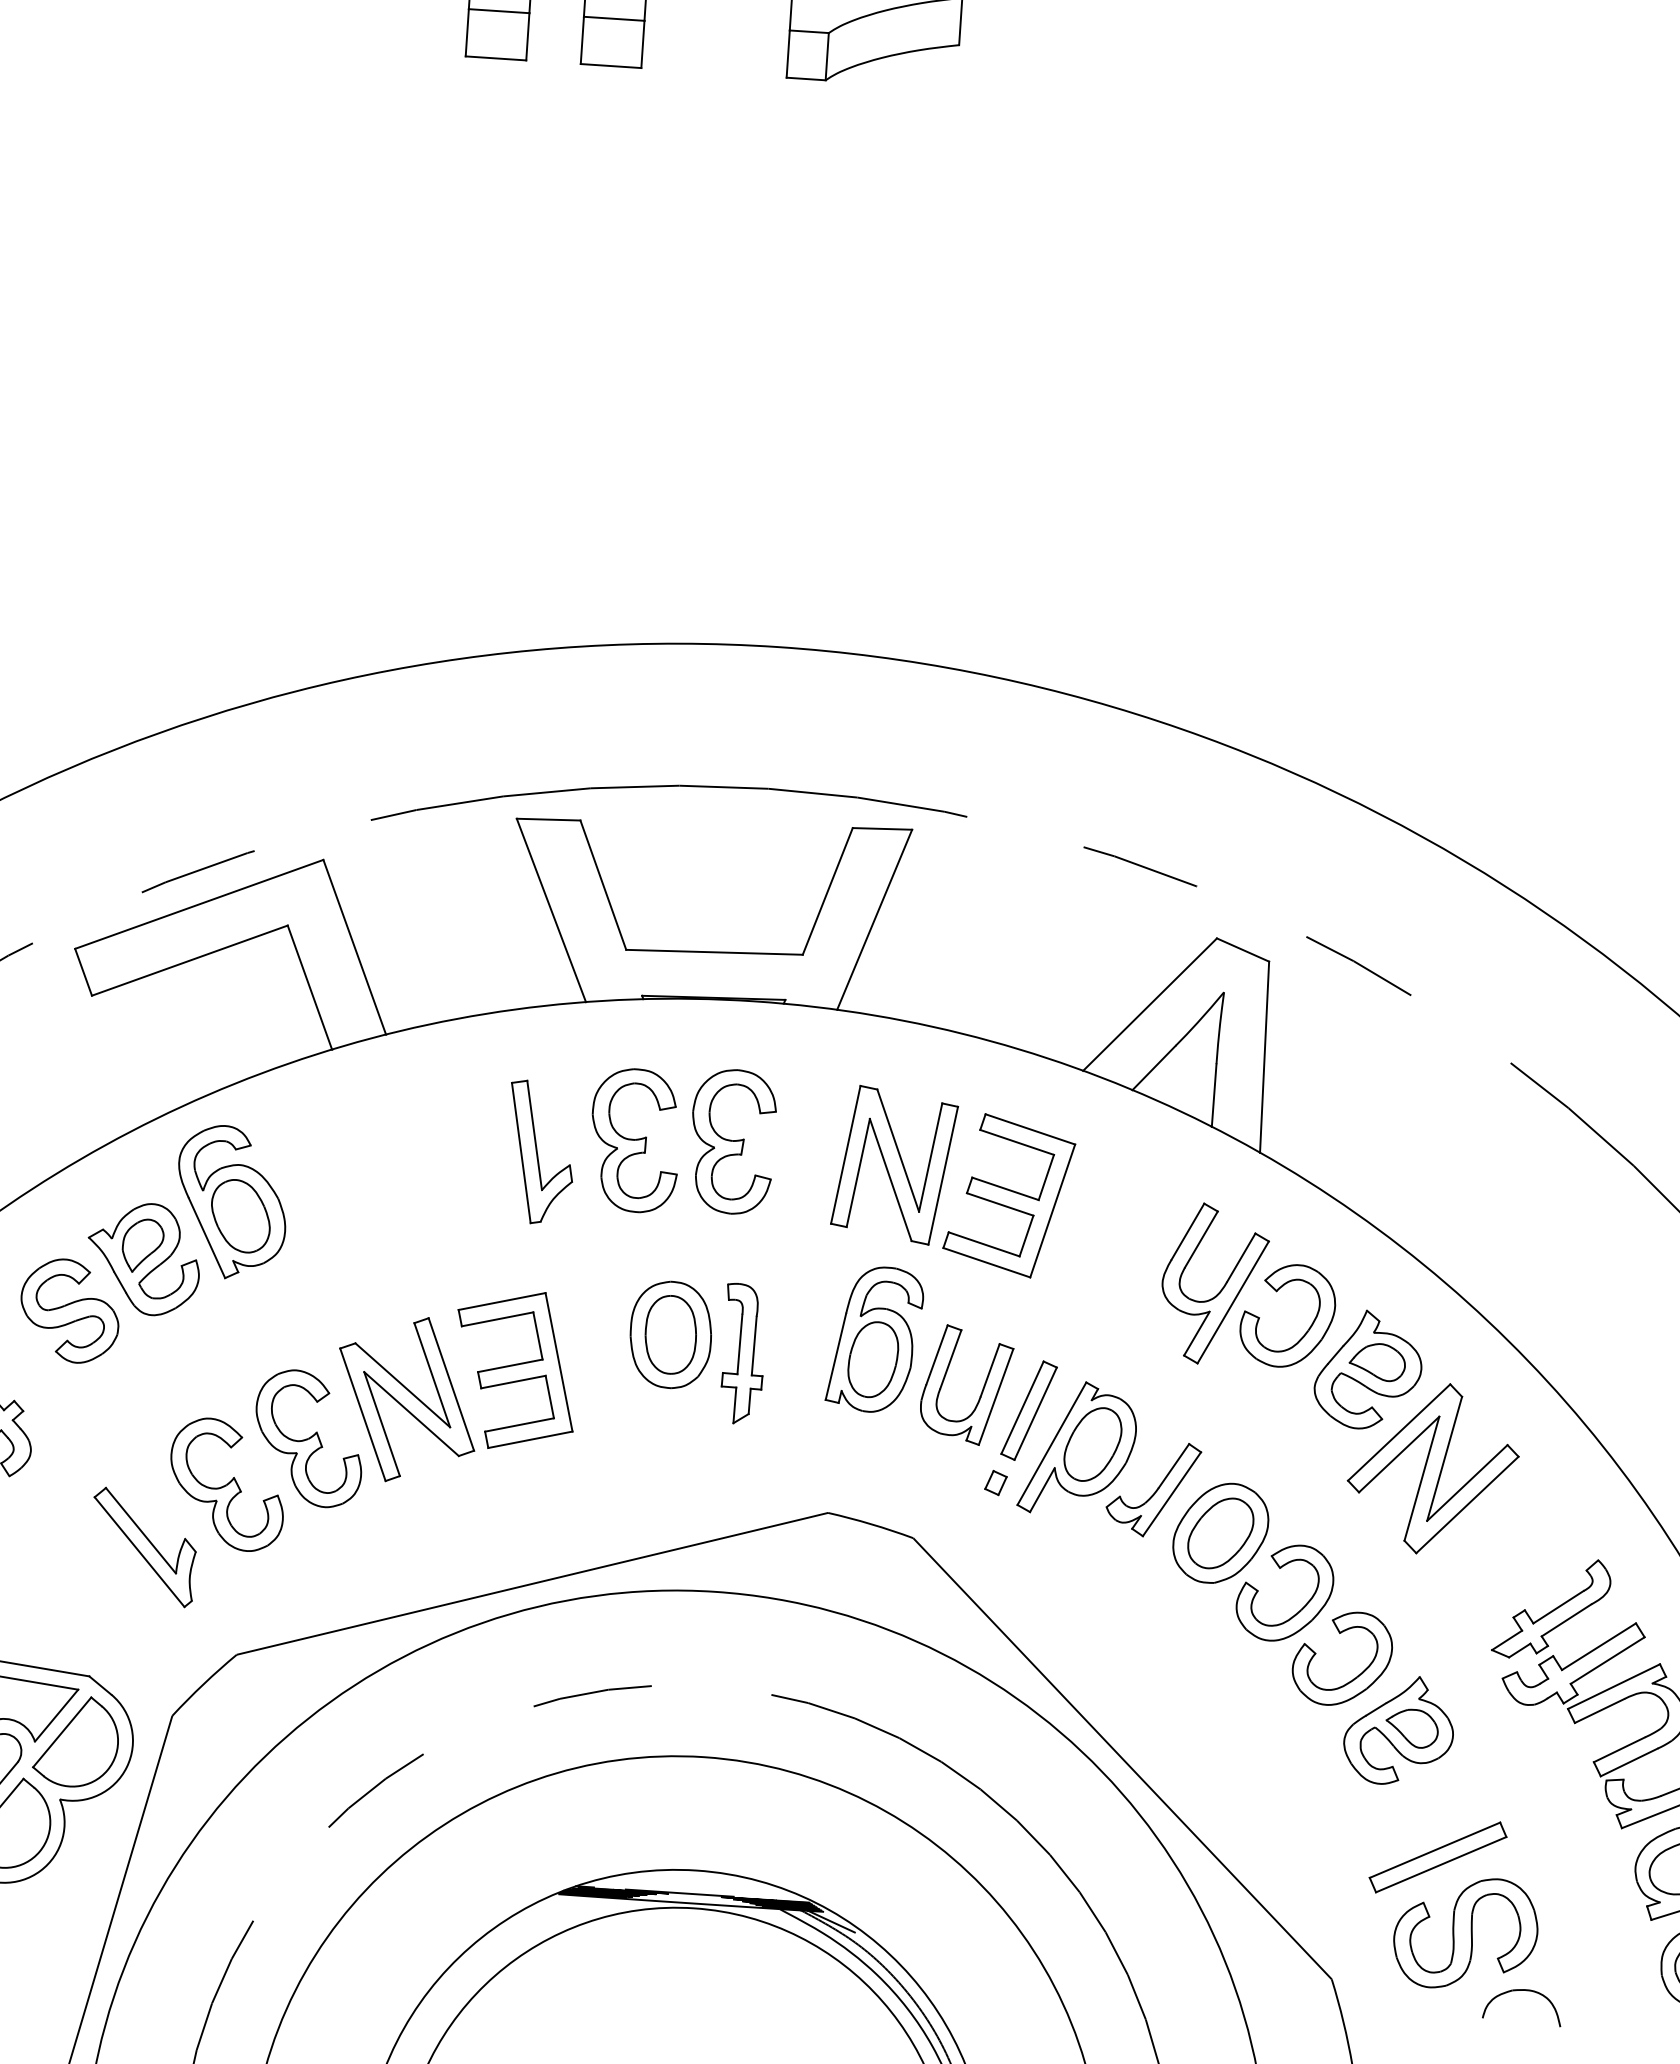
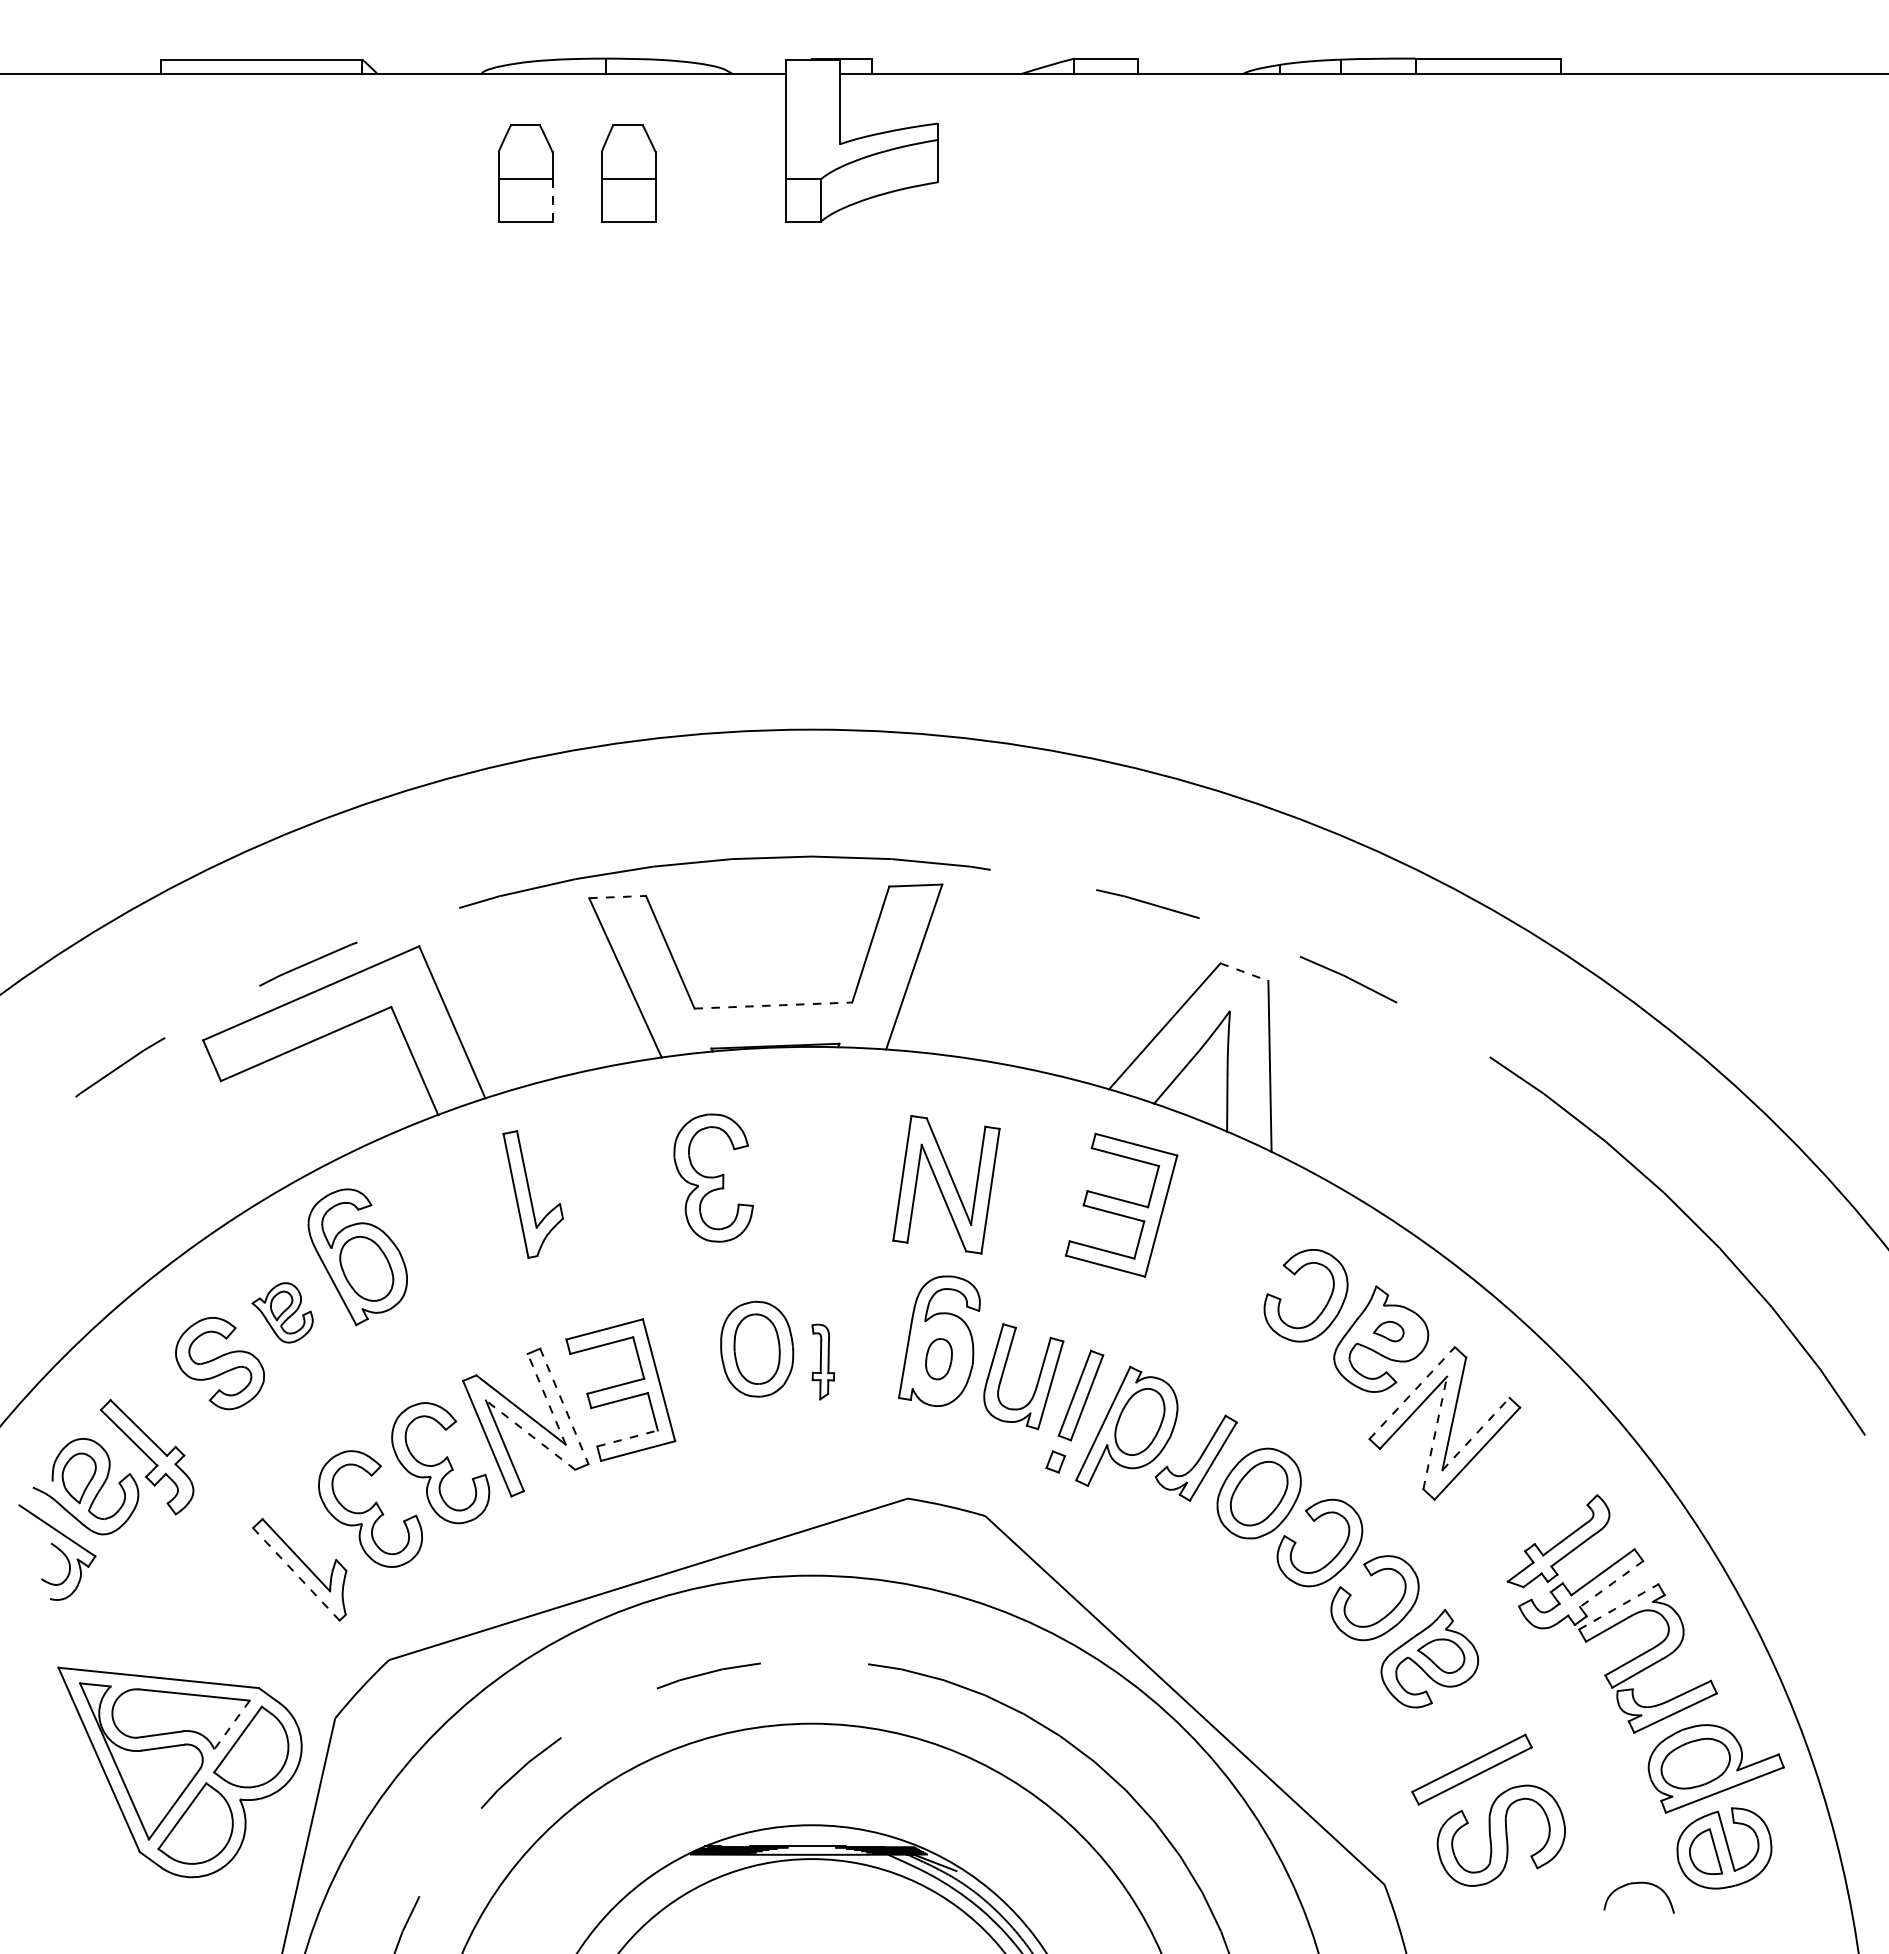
line: (527, 36) -> (552, 200), solid -> dashed
line: (549, 820) -> (618, 897), solid -> dashed
line: (1243, 950) -> (1244, 972), solid -> dashed
line: (714, 952) -> (773, 1005), solid -> dashed
part: (732, 1141) -> (800, 1173), removed
part: (539, 1152) -> (532, 1194), moved
part: (1009, 1195) -> (1121, 1204), moved
part: (143, 1258) -> (282, 1312), size x0.6
part: (1221, 1287) -> (1245, 1274), removed
part: (744, 1353) -> (823, 1361), size x0.6
part: (872, 1358) -> (938, 1358), size x0.6
part: (1377, 1361) -> (1388, 1331), size x0.6
line: (432, 1374) -> (546, 1398), solid -> dashed
line: (451, 1384) -> (564, 1406), solid -> dashed
line: (411, 1413) -> (530, 1434), solid -> dashed
line: (520, 1425) -> (628, 1438), solid -> dashed
line: (1399, 1432) -> (1412, 1393), solid -> dashed
line: (1422, 1478) -> (1435, 1432), solid -> dashed
line: (1467, 1482) -> (1476, 1433), solid -> dashed
line: (139, 1551) -> (296, 1573), solid -> dashed
line: (1607, 1661) -> (1611, 1584), solid -> dashed
line: (1613, 1686) -> (1618, 1606), solid -> dashed
line: (55, 1716) -> (231, 1725), solid -> dashed
part: (1517, 1991) -> (1633, 1884), moved

